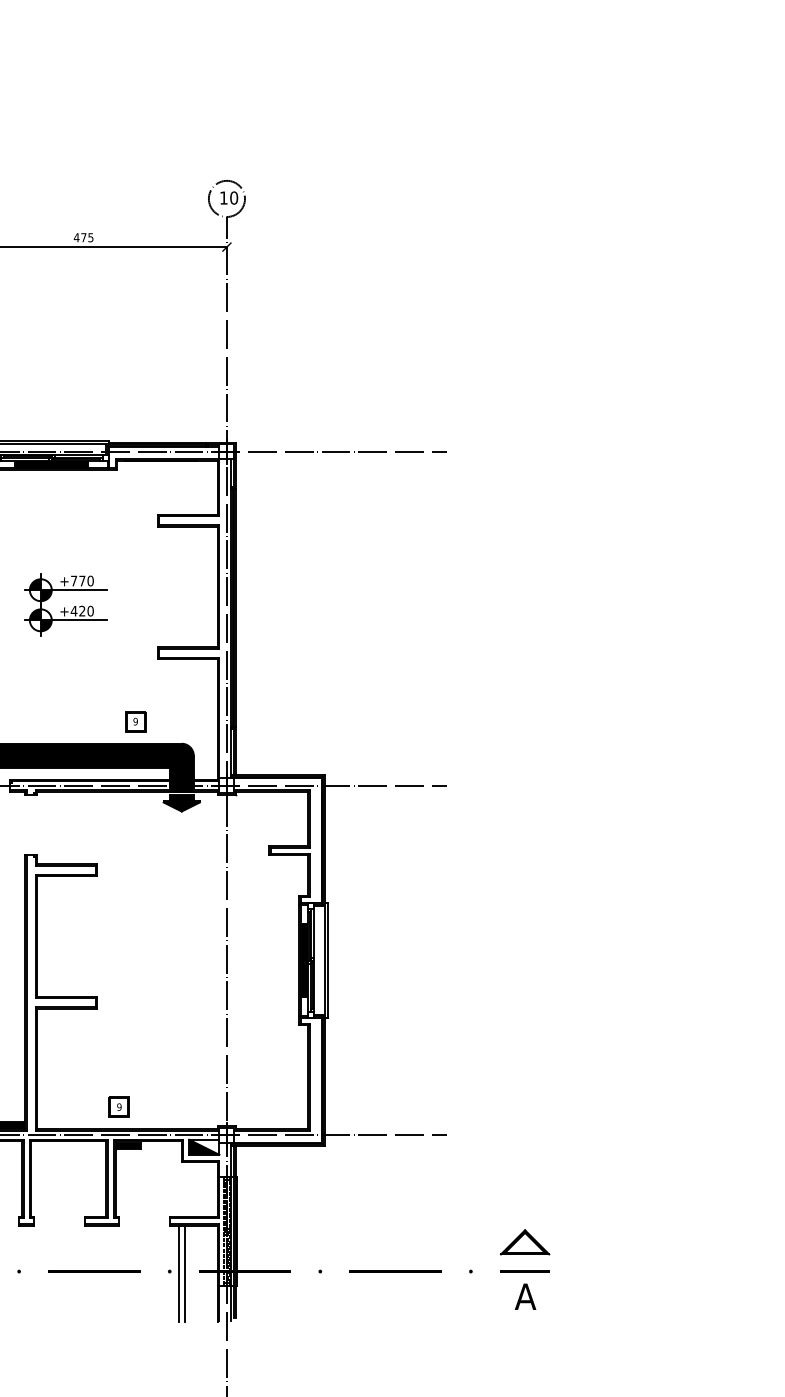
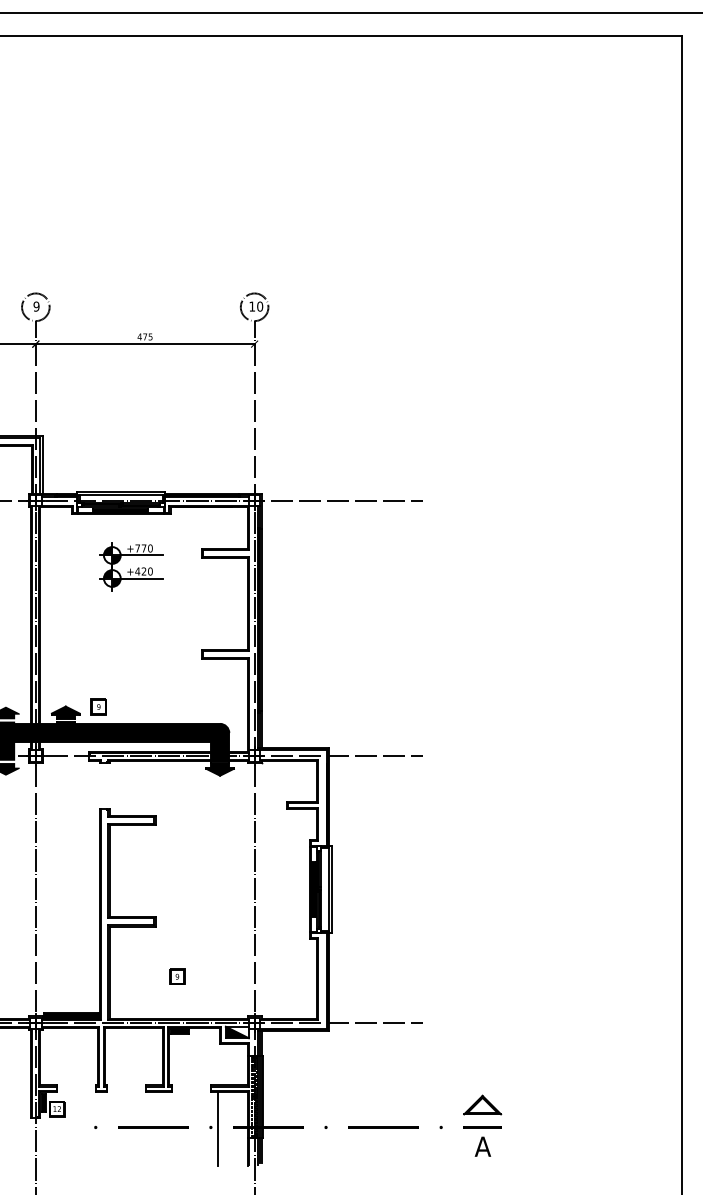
part: (65, 604) -> (131, 566), moved
part: (135, 721) -> (98, 706), moved
part: (119, 1106) -> (177, 976), moved
line: (184, 1274) -> (222, 1129), removed

